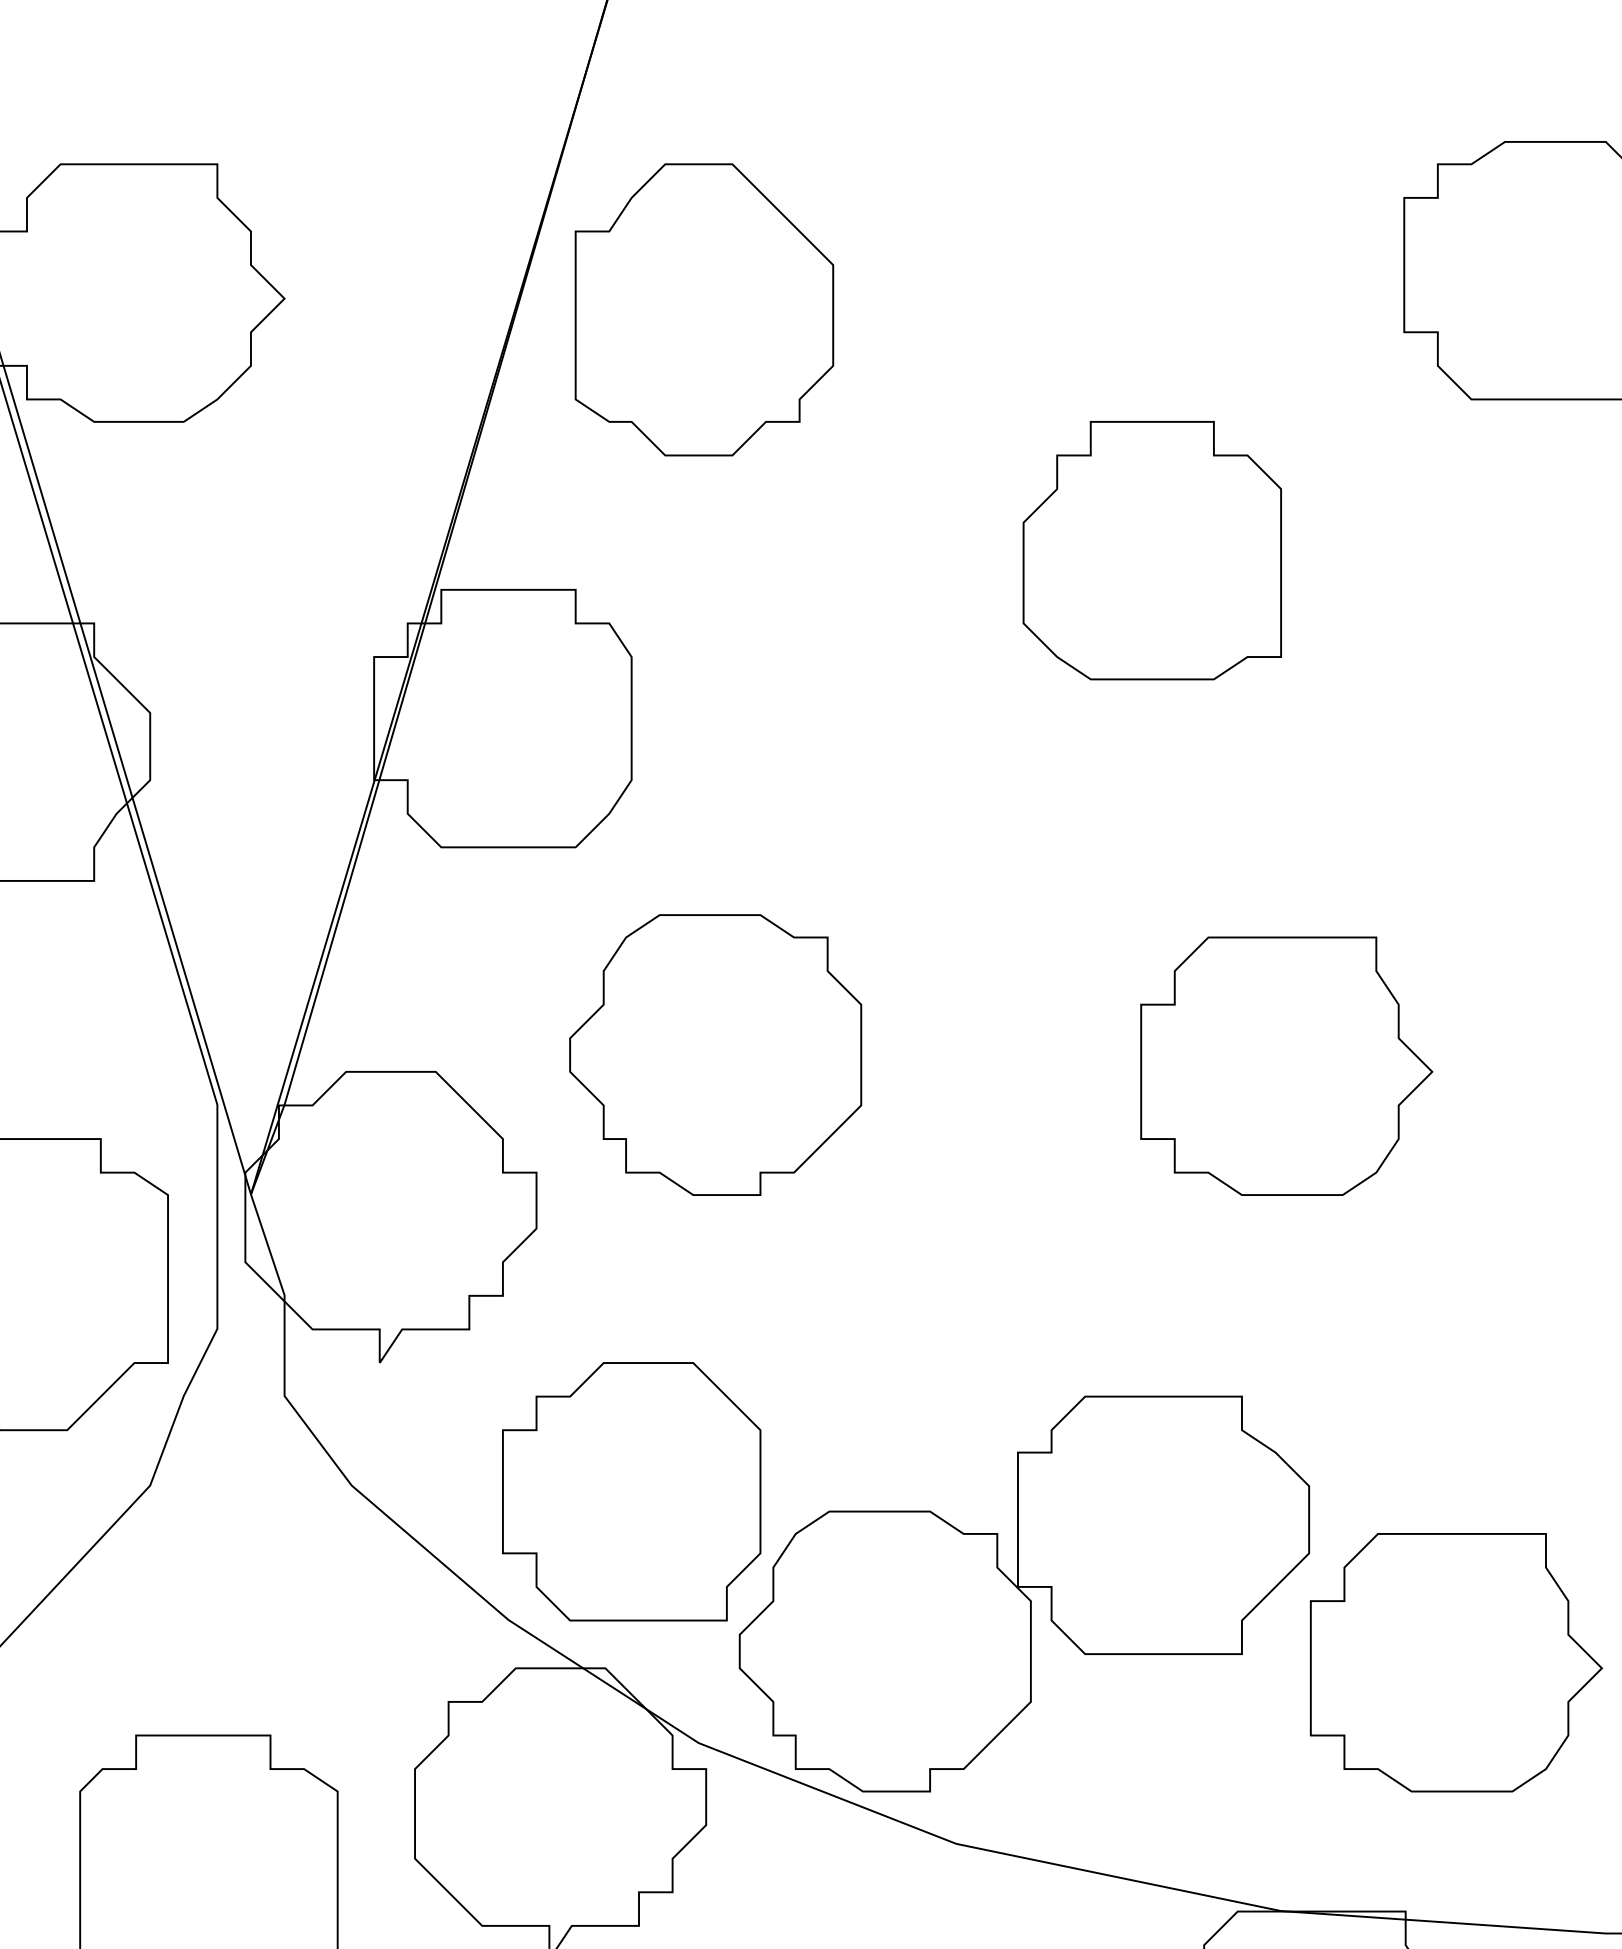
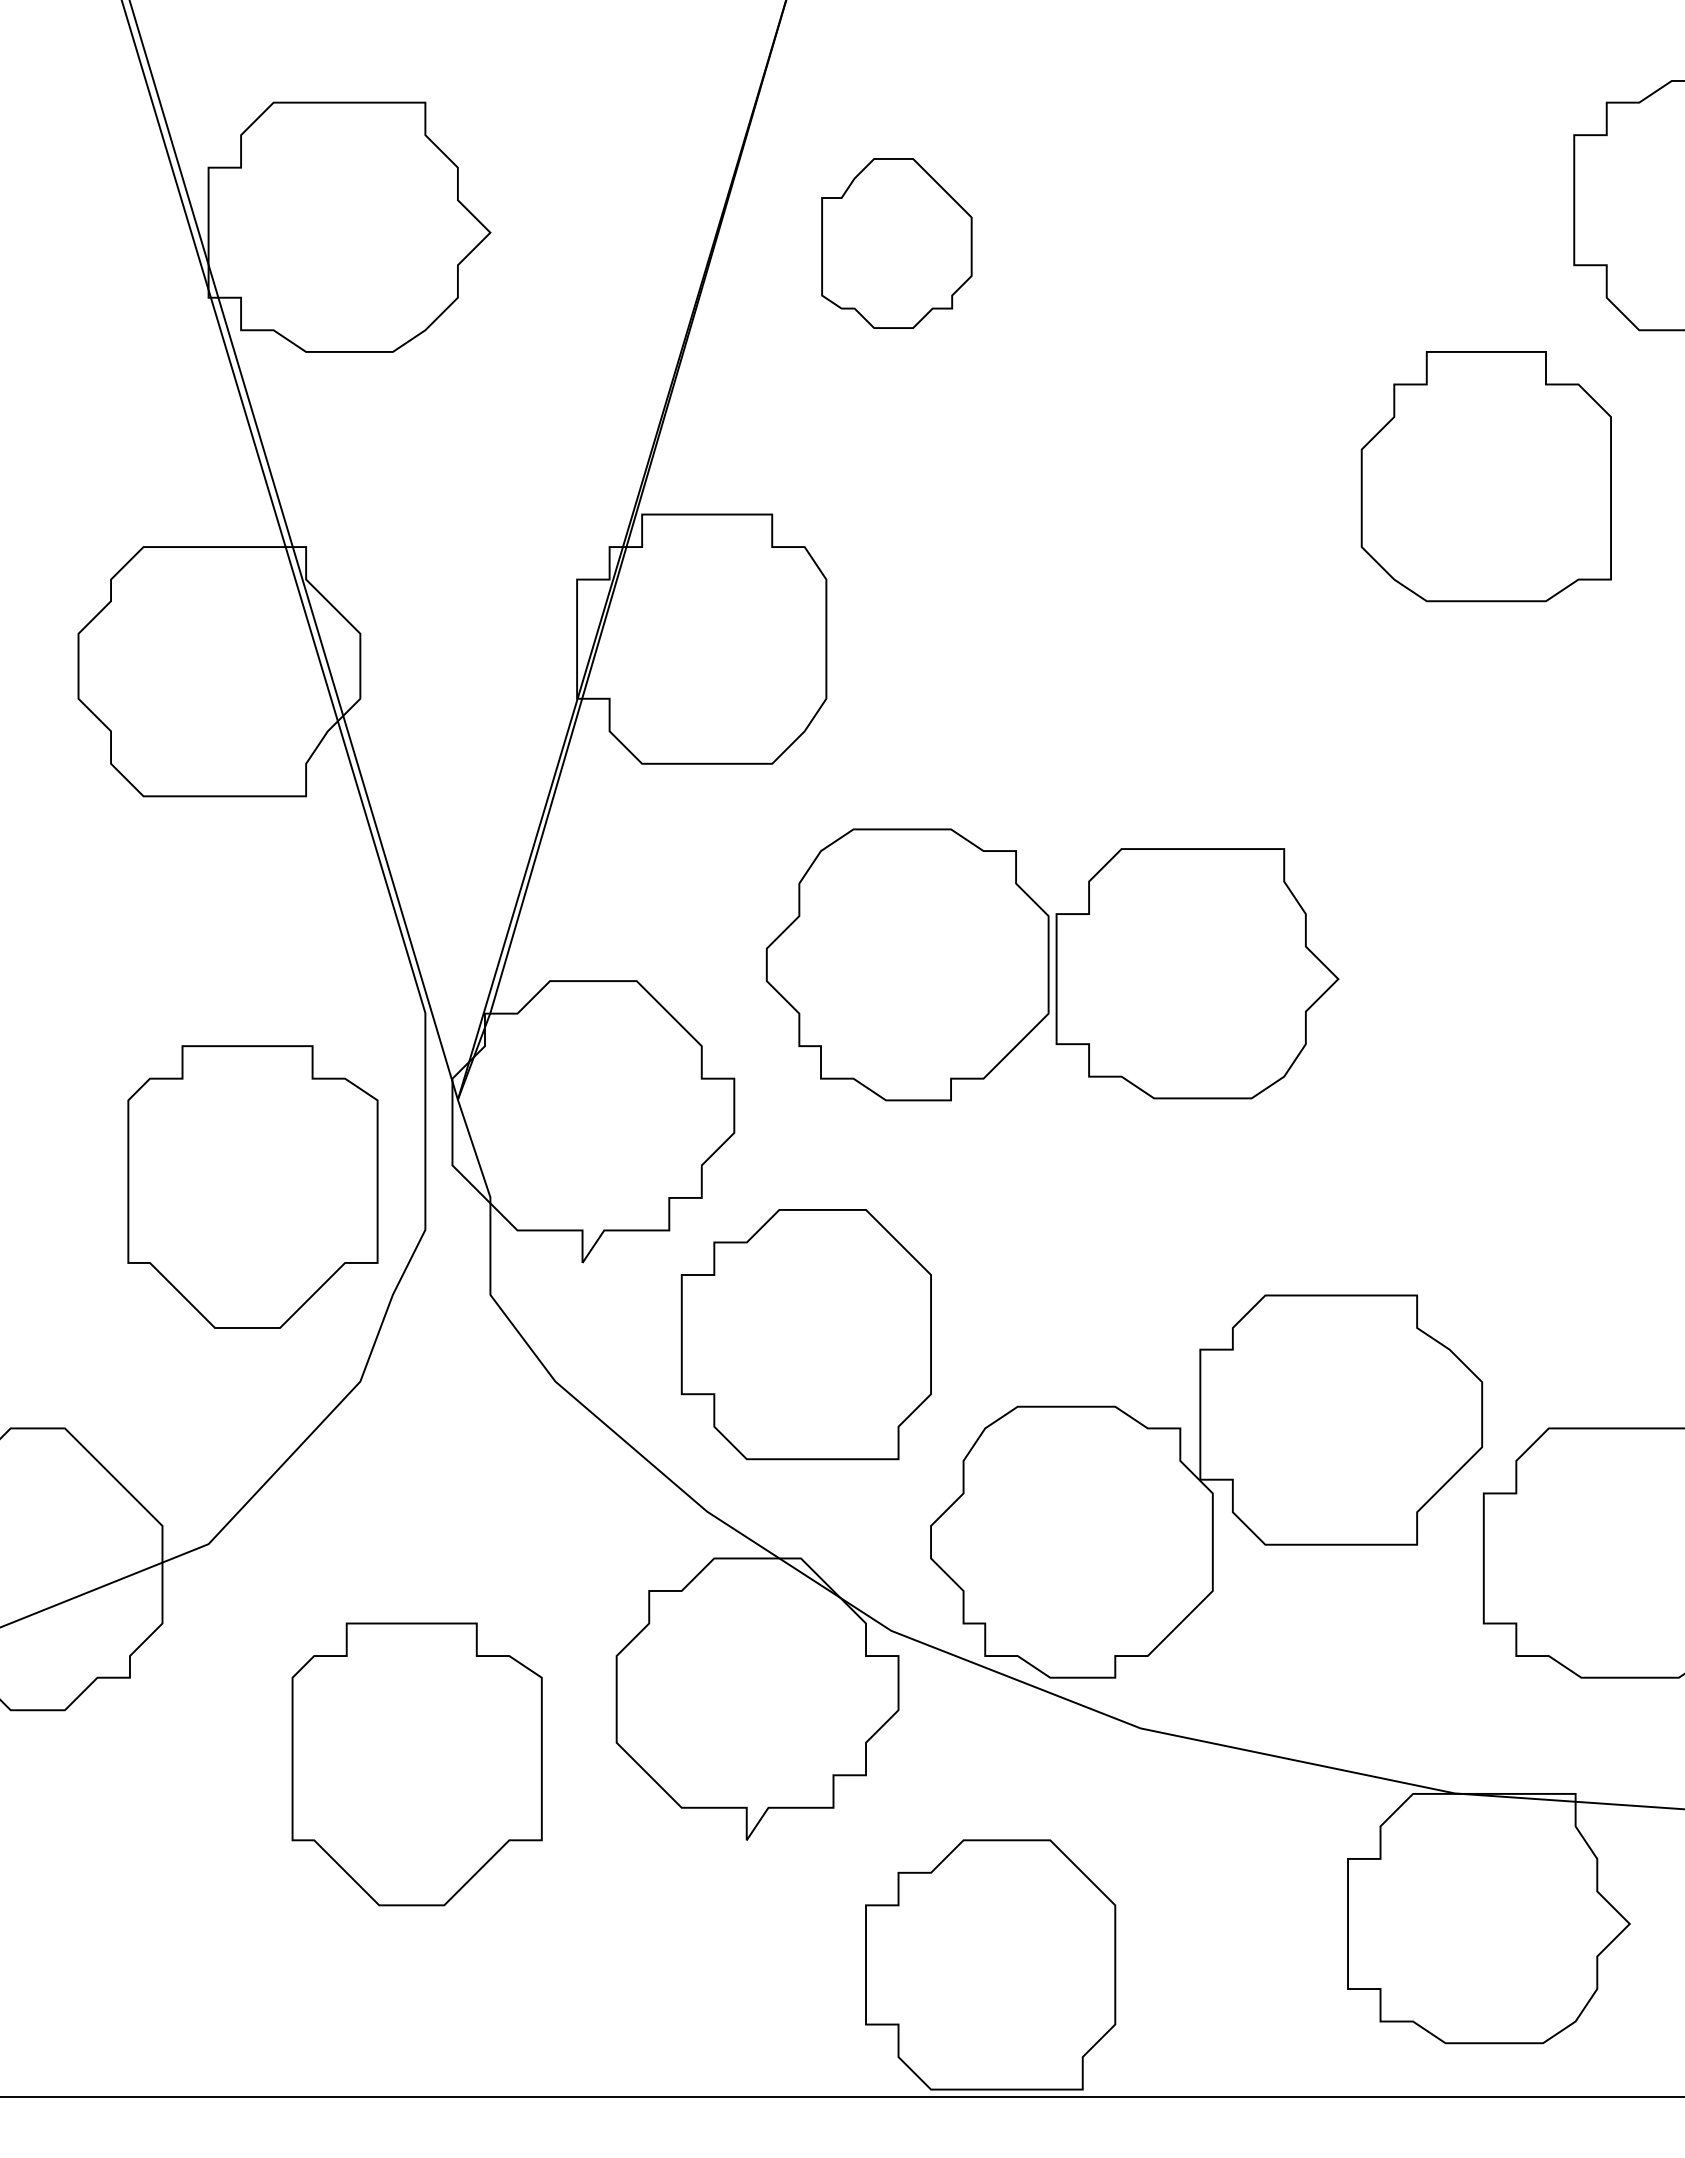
part: (704, 309) -> (896, 243), size x0.6
part: (1151, 550) -> (1485, 476), moved
part: (1286, 1066) -> (1197, 973), moved
part: (630, 1491) -> (805, 1334), moved

